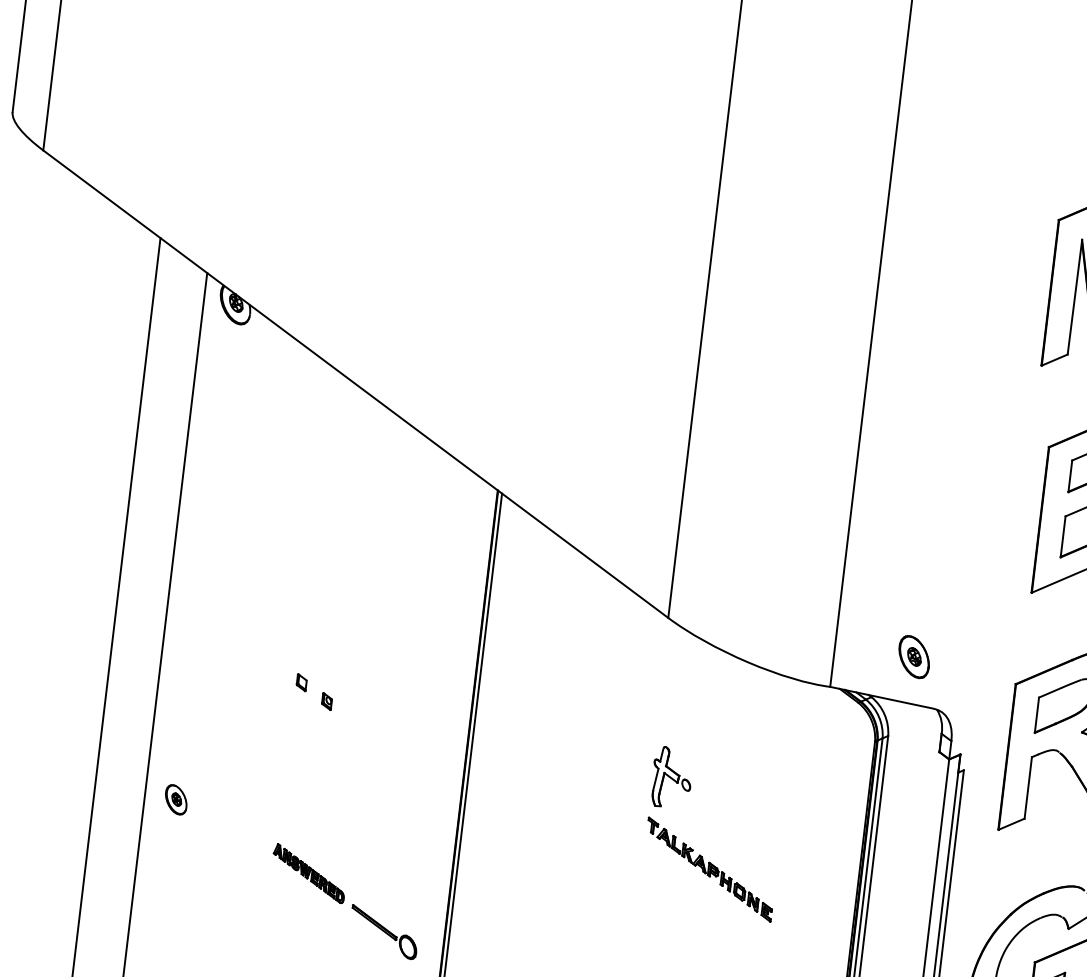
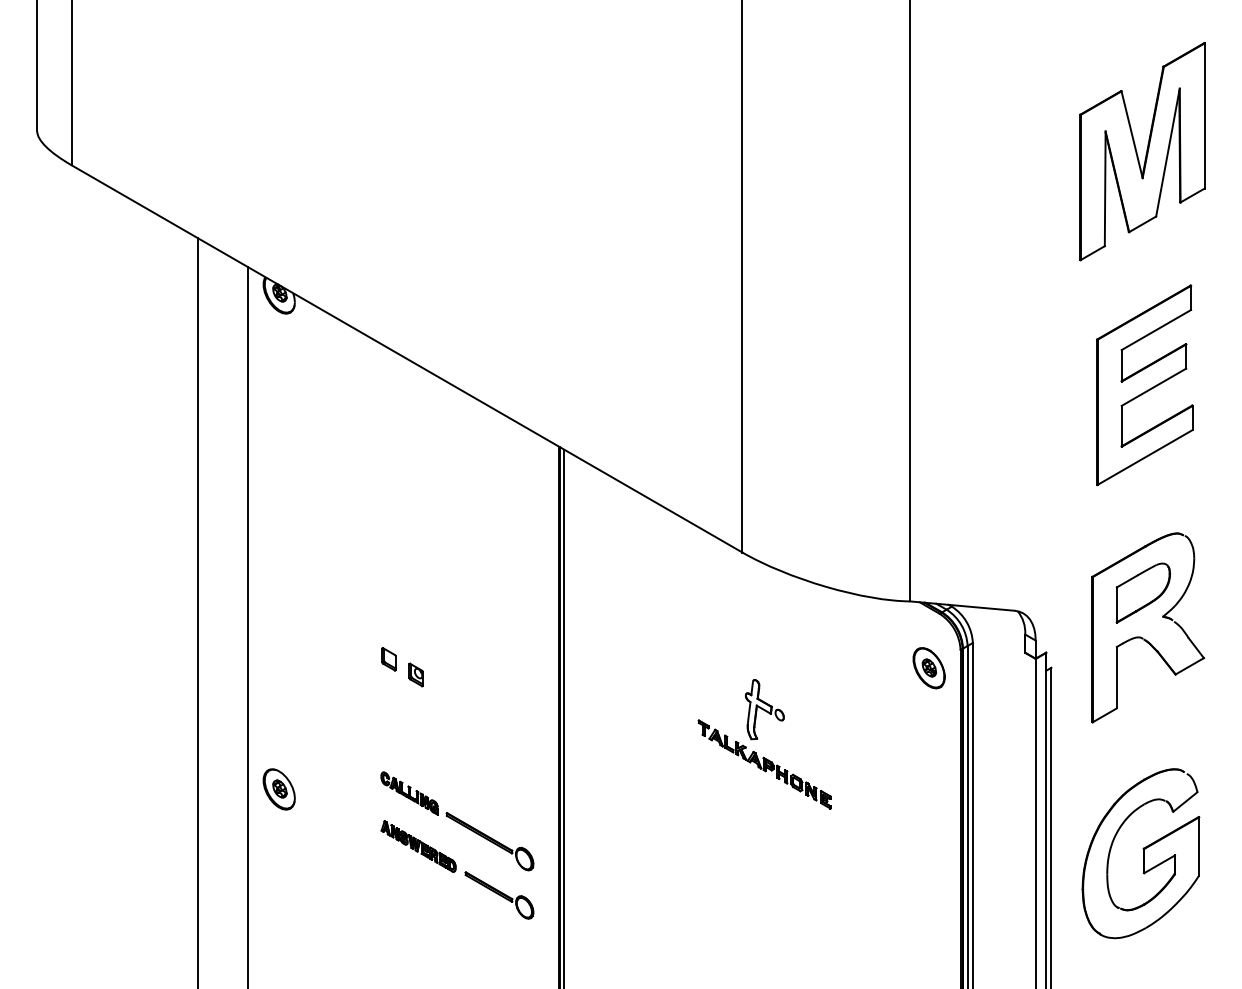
part: (913, 657) -> (928, 668), moved
part: (301, 682) -> (388, 659), size x1.43
part: (326, 701) -> (415, 674), size x1.43
part: (175, 799) -> (278, 789), size x1.43
part: (350, 853) -> (457, 821), added
part: (709, 869) -> (764, 764), moved

